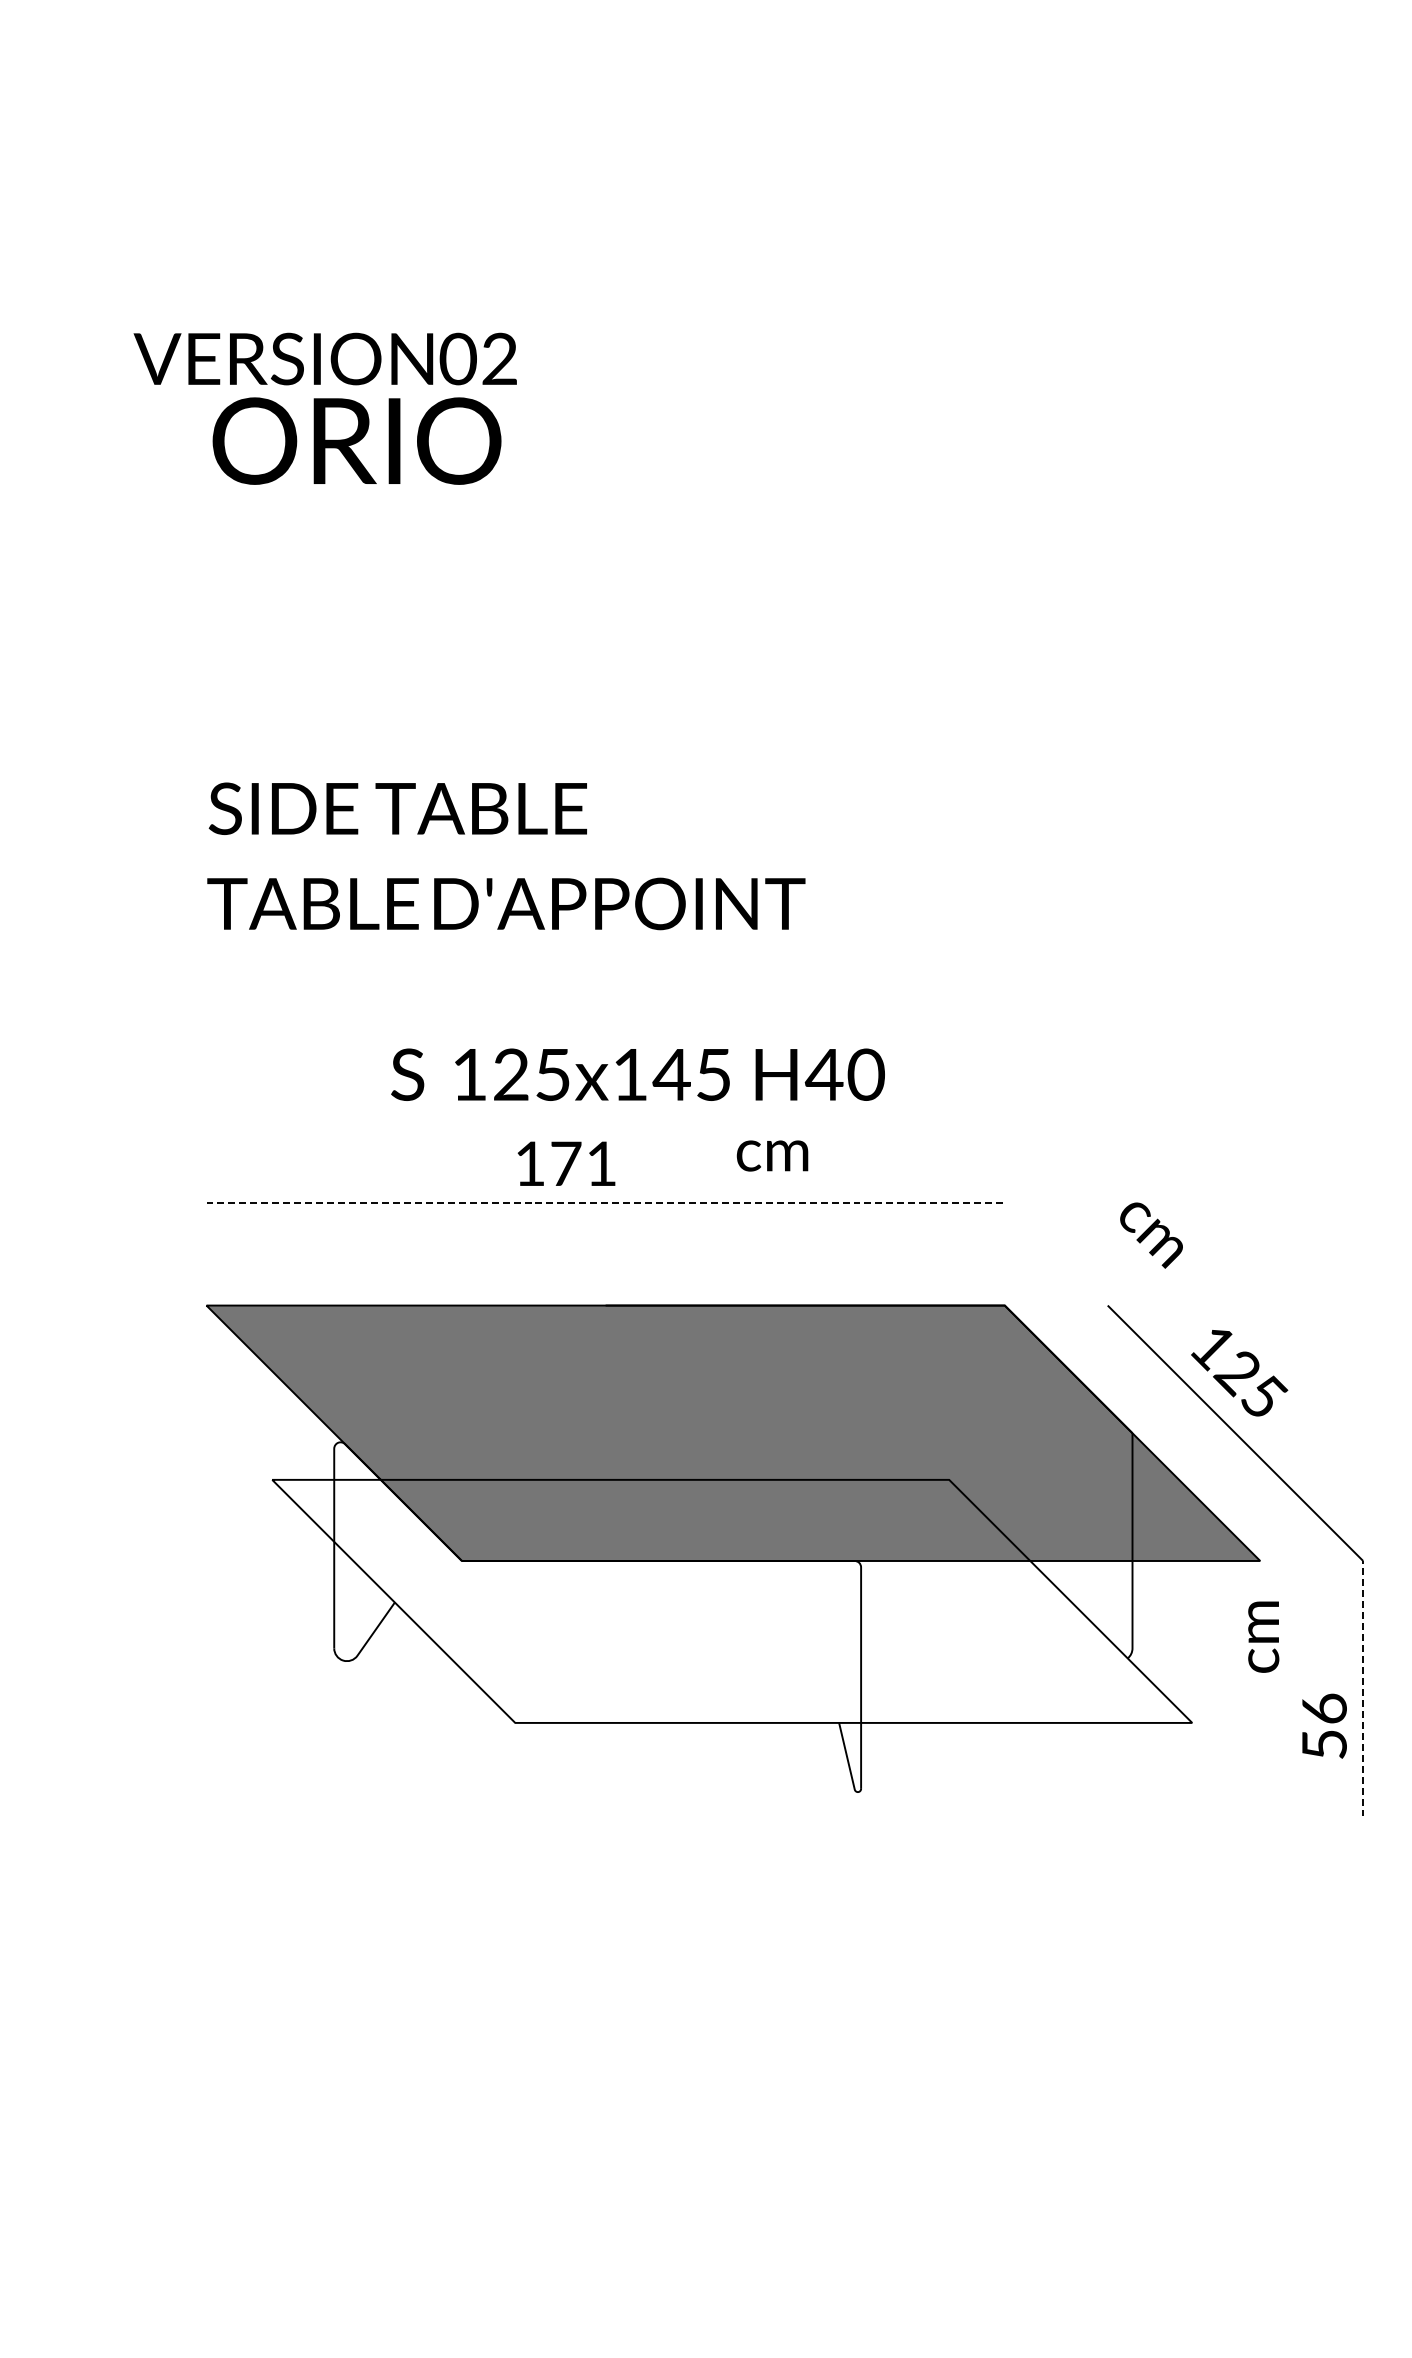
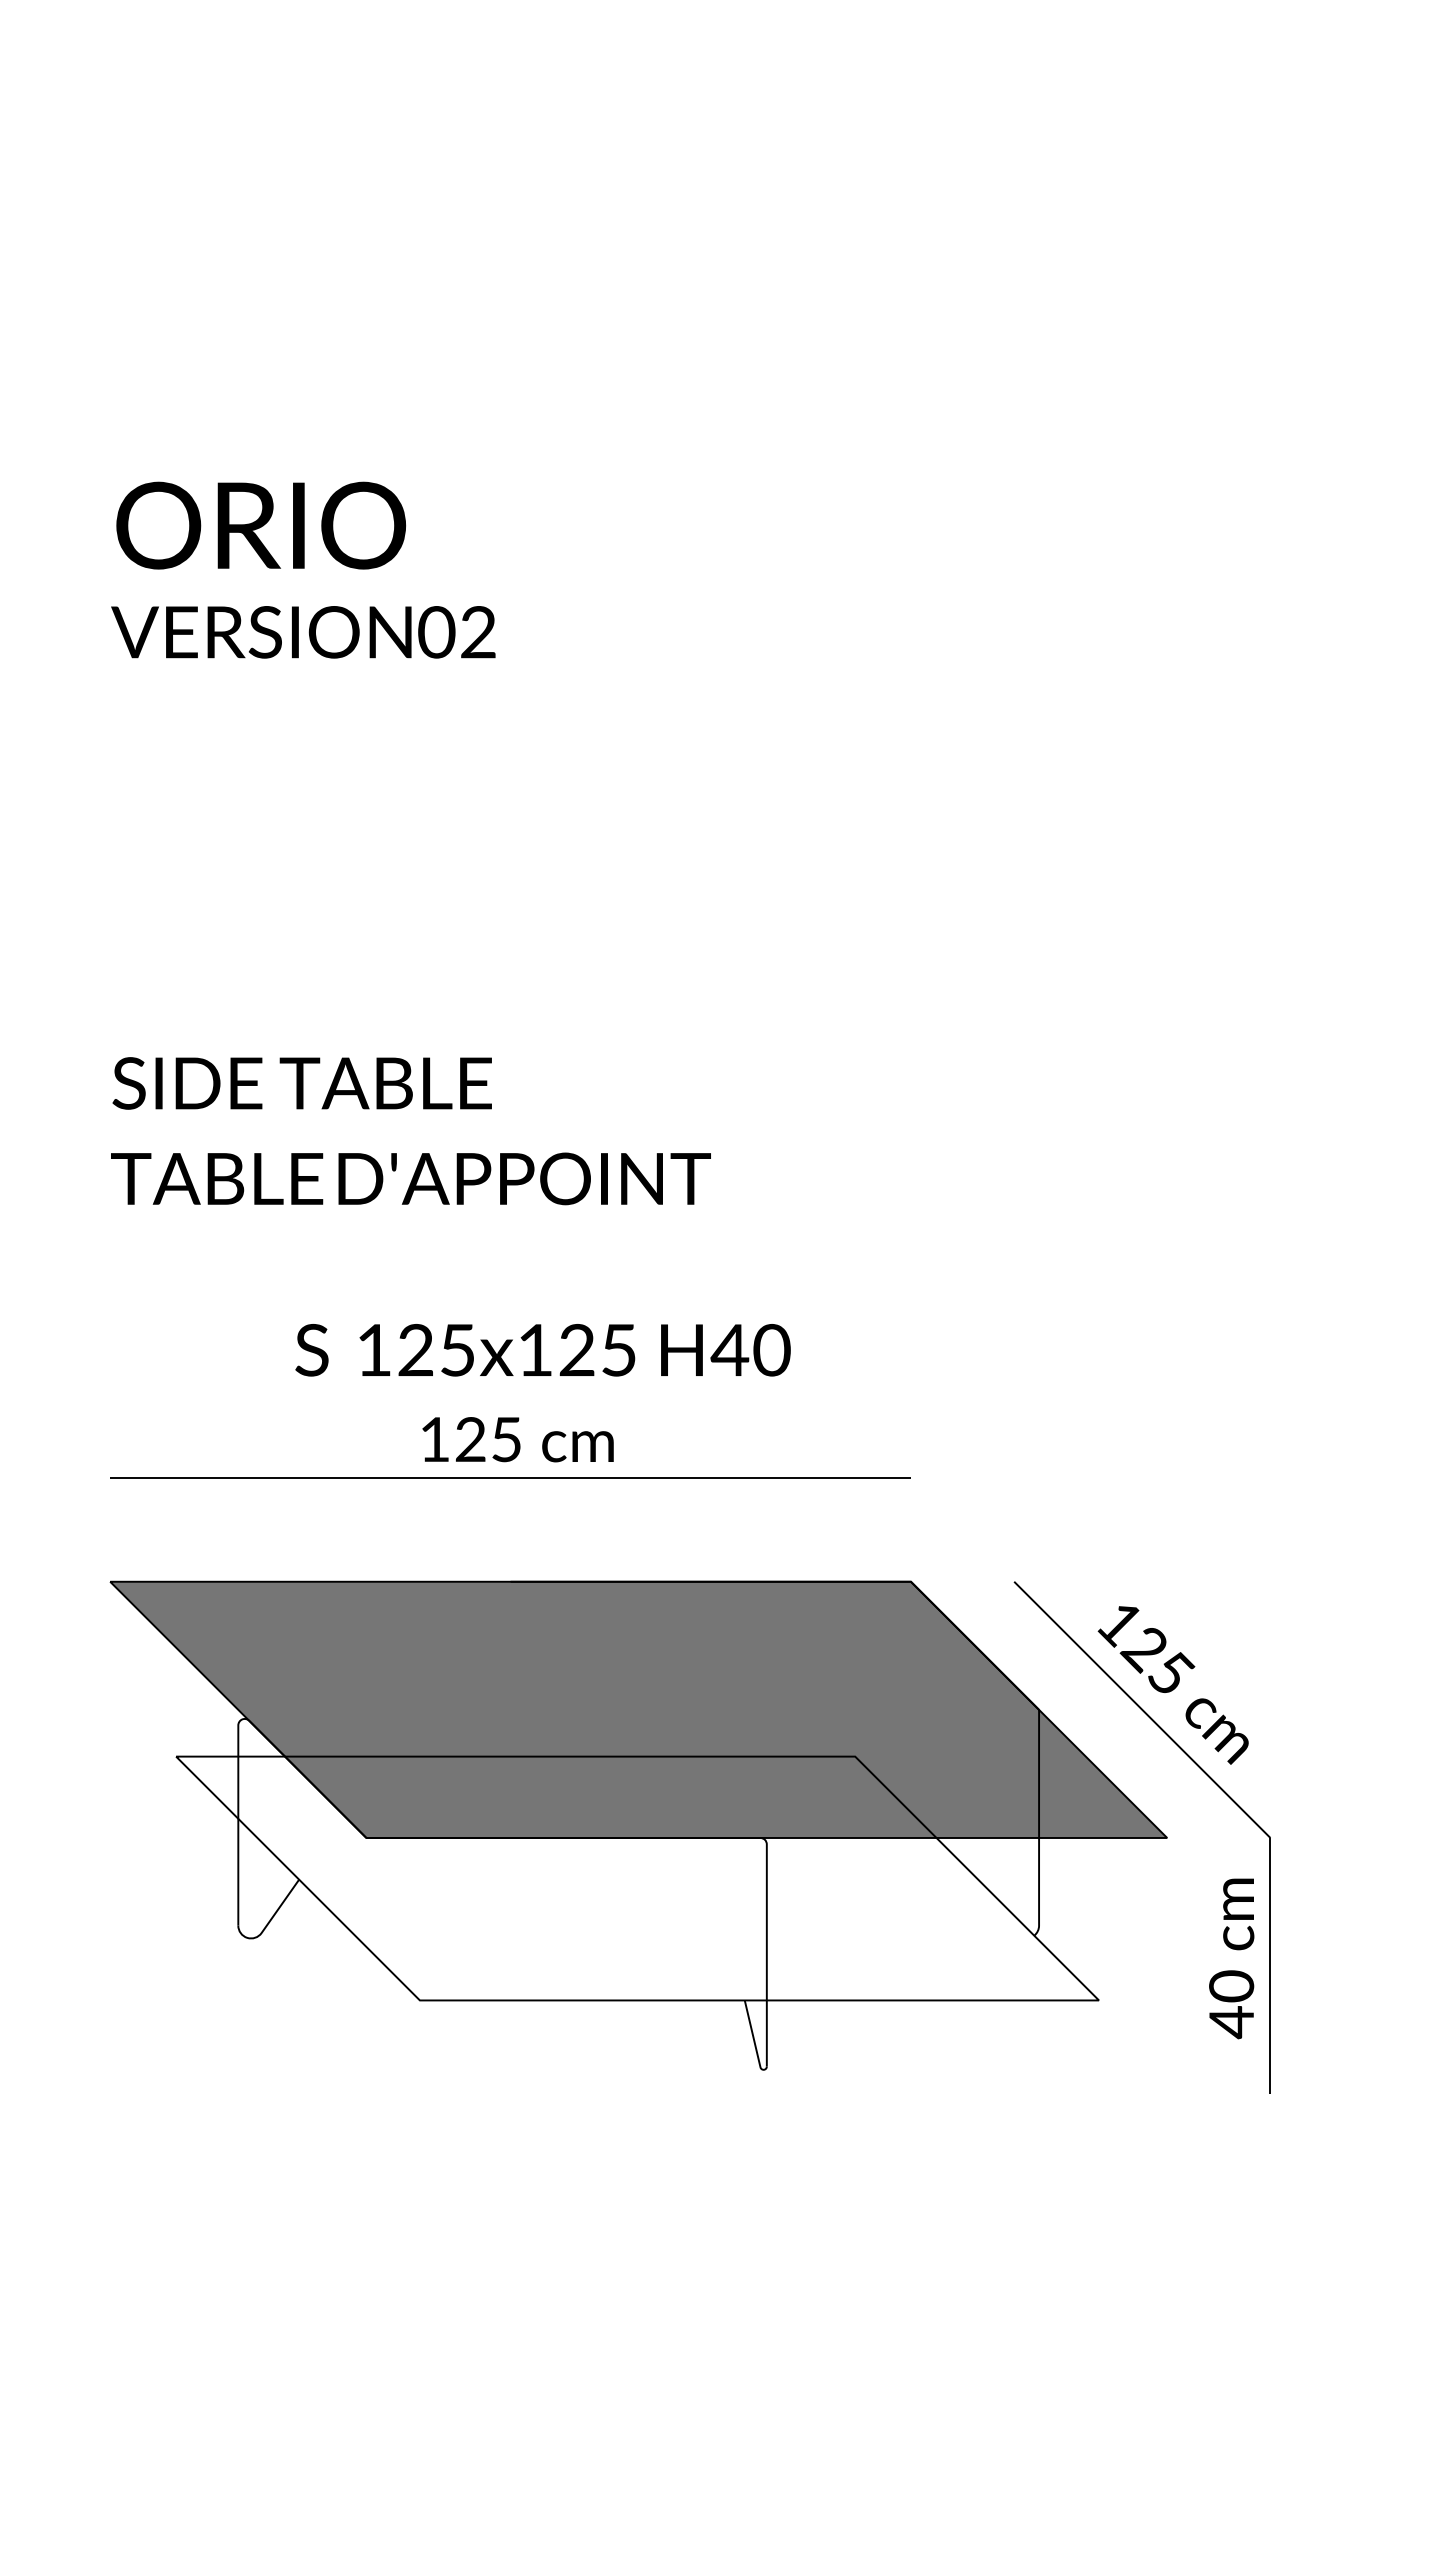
text: (325, 359) -> (303, 632), moved
text: (356, 440) -> (260, 525), moved
text: (671, 1074) -> (576, 1349), 125x145 -> 125x125
text: (772, 1155) -> (577, 1446), moved
text: (582, 1163) -> (487, 1439), 171 -> 125
line: (606, 1202) -> (511, 1478), dashed -> solid
text: (1150, 1235) -> (1216, 1731), moved
text: (1263, 1637) -> (1238, 1914), moved
line: (1363, 1688) -> (1270, 1965), dashed -> solid
text: (1324, 1726) -> (1231, 2004), 56 -> 40

